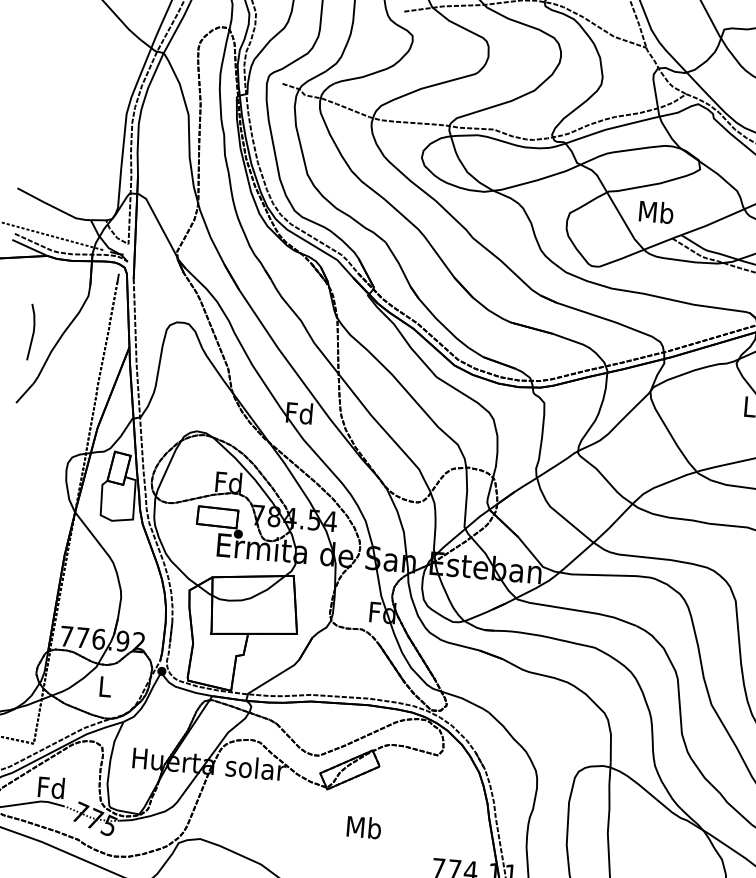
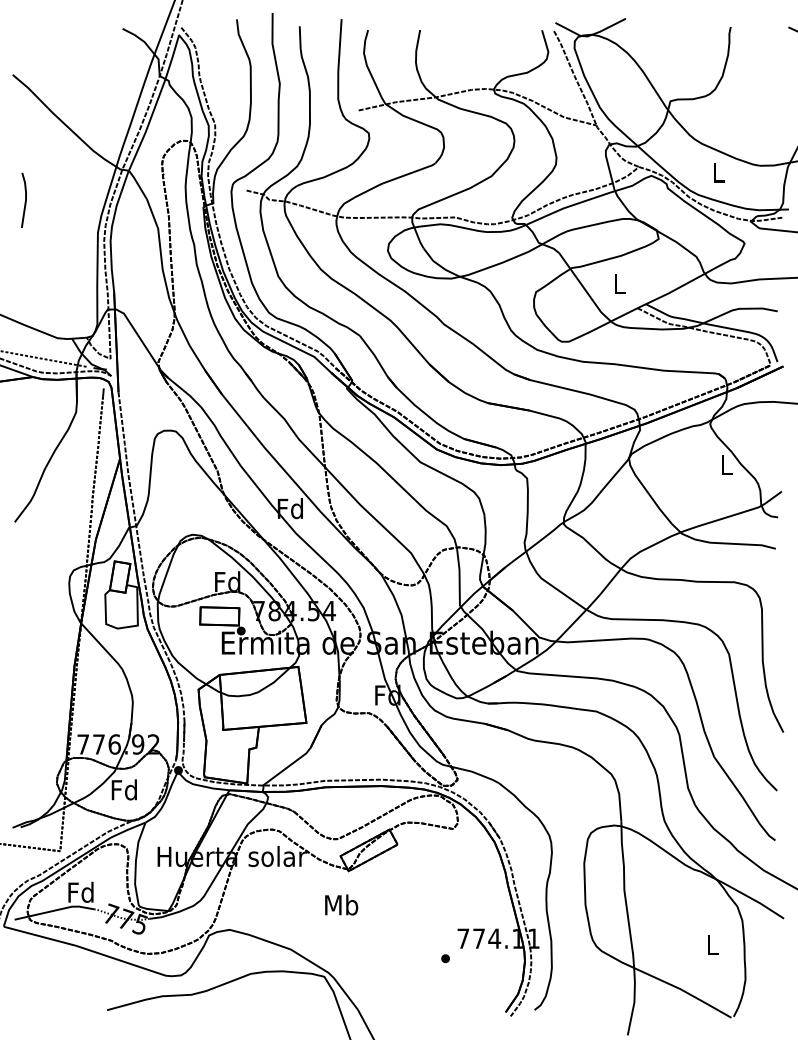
text: (656, 211) -> (619, 283), Mb -> L
line: (33, 331) -> (25, 199), moved
text: (103, 686) -> (123, 789), L -> Fd
text: (364, 826) -> (341, 904), moved

